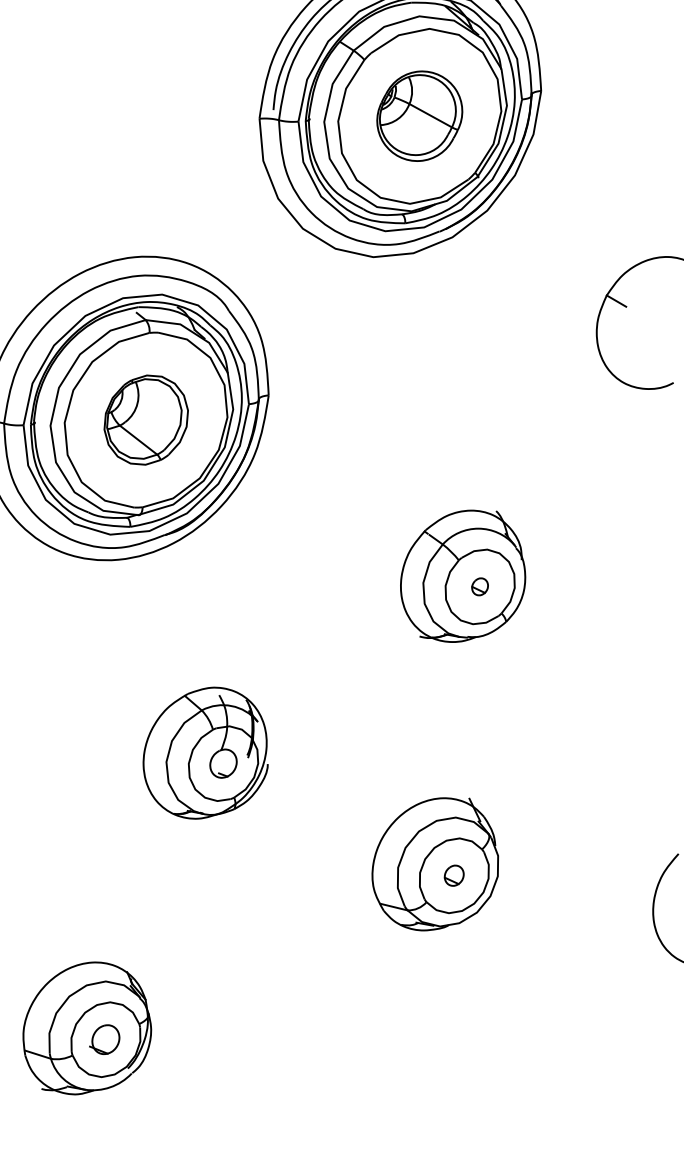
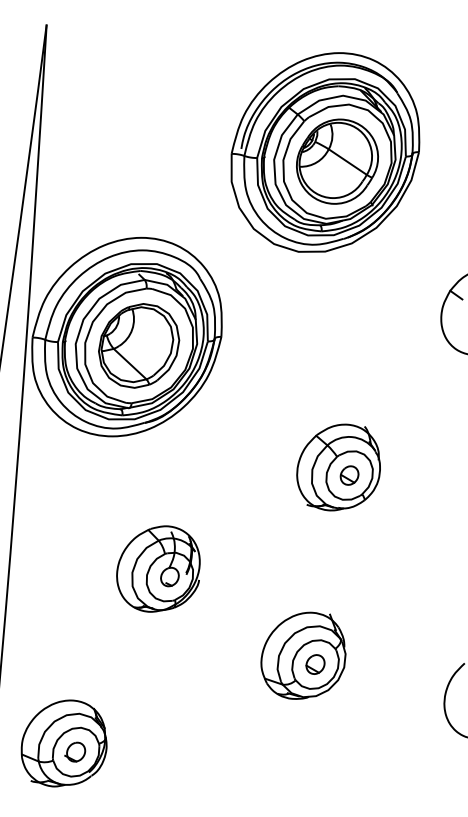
part: (419, 116) -> (337, 161), size x1.43
part: (146, 419) -> (139, 345), size x1.43
part: (479, 586) -> (349, 475), size x1.67
part: (454, 875) -> (315, 664), size x1.43

